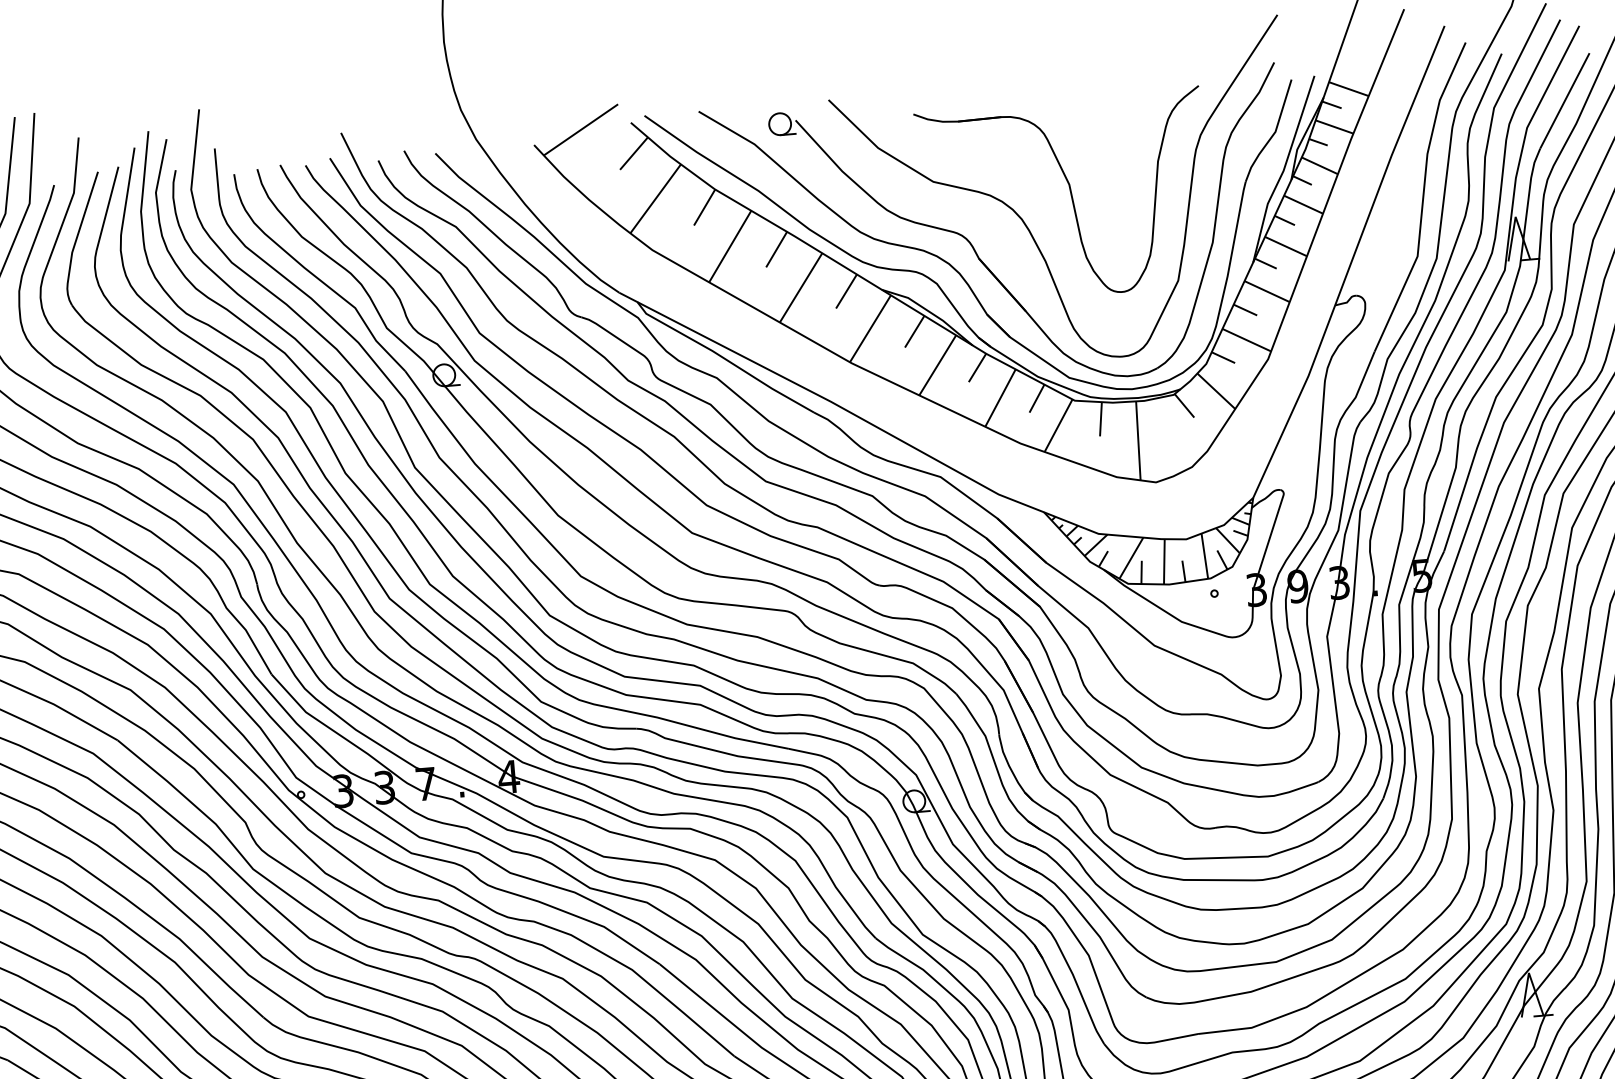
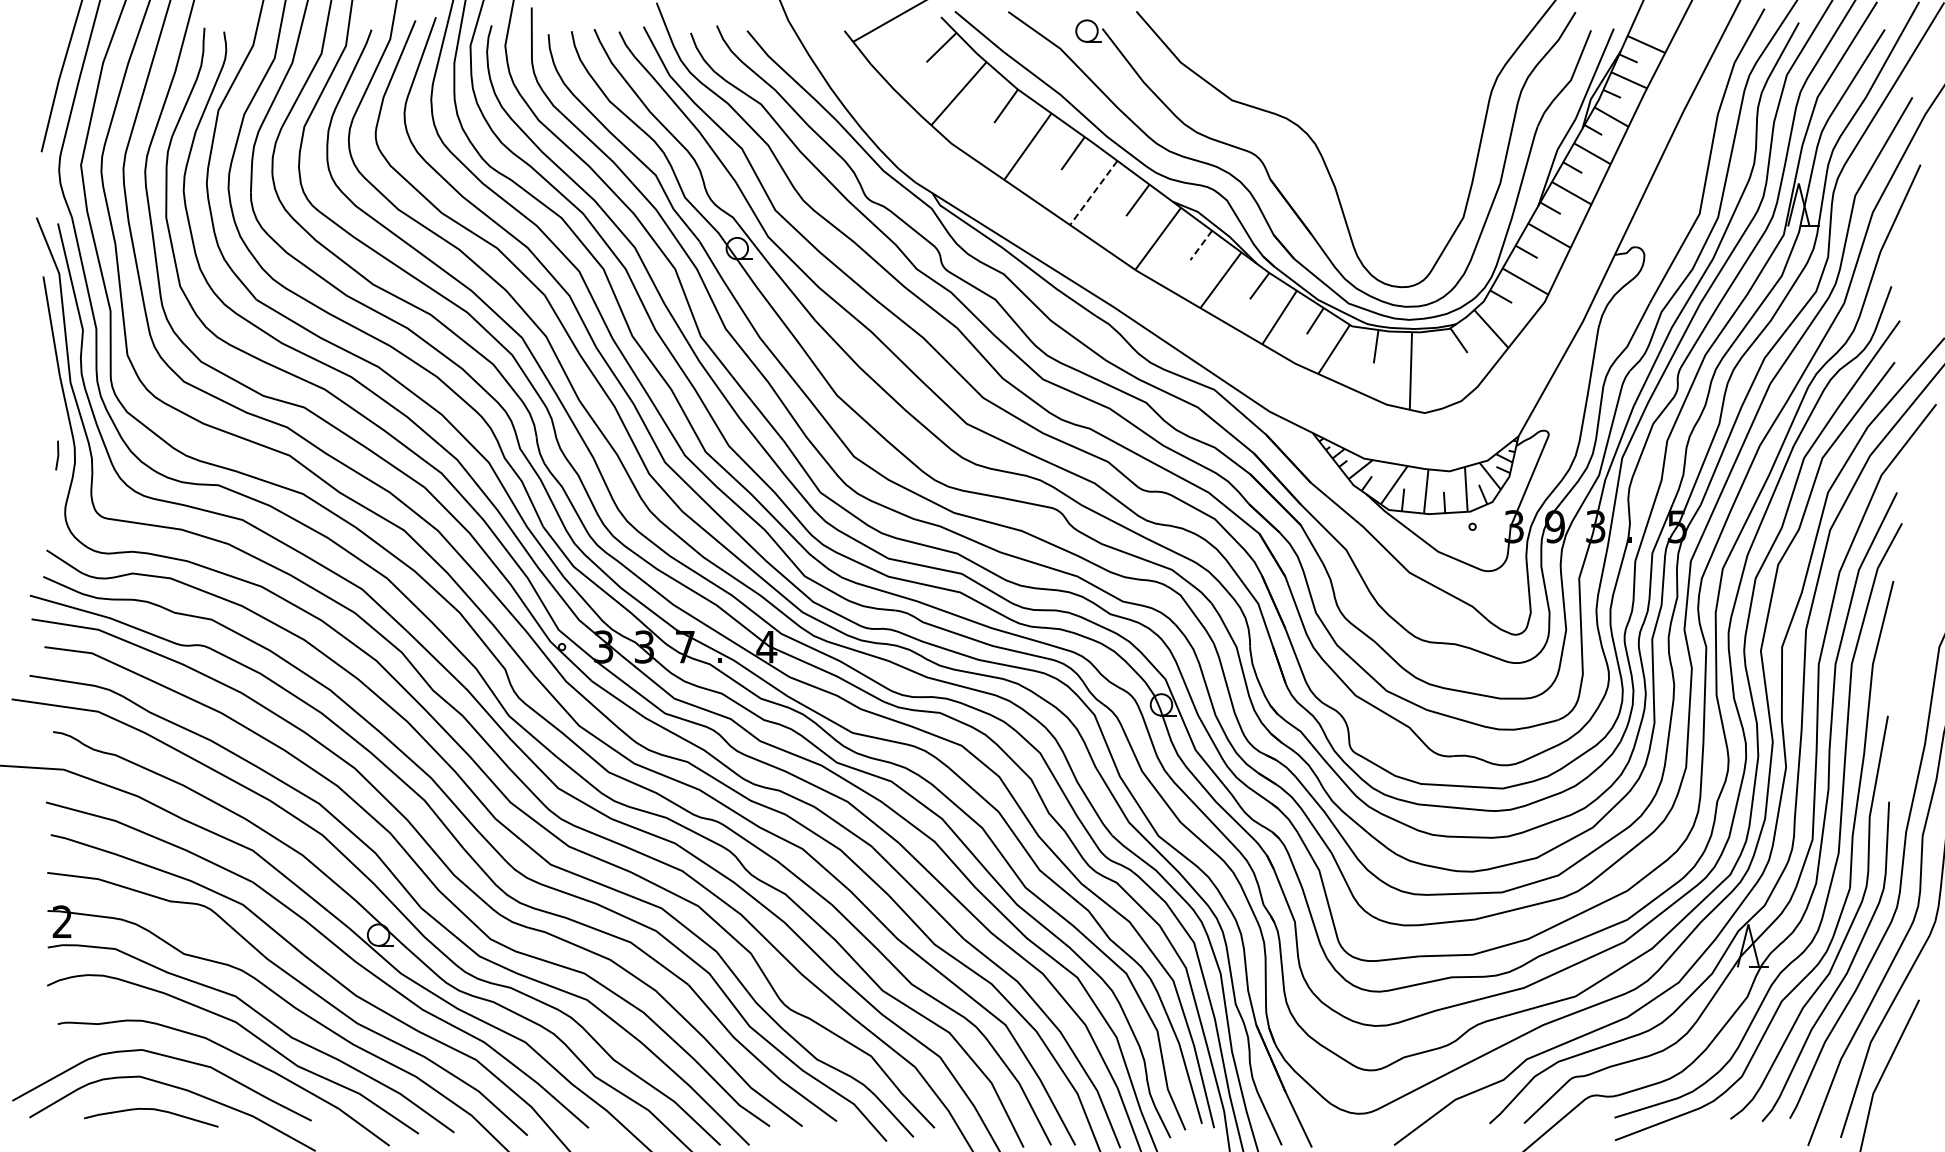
part: (1064, 197) -> (1359, 126), removed
line: (800, 288) -> (1093, 193), solid -> dashed
line: (913, 331) -> (1200, 245), solid -> dashed

